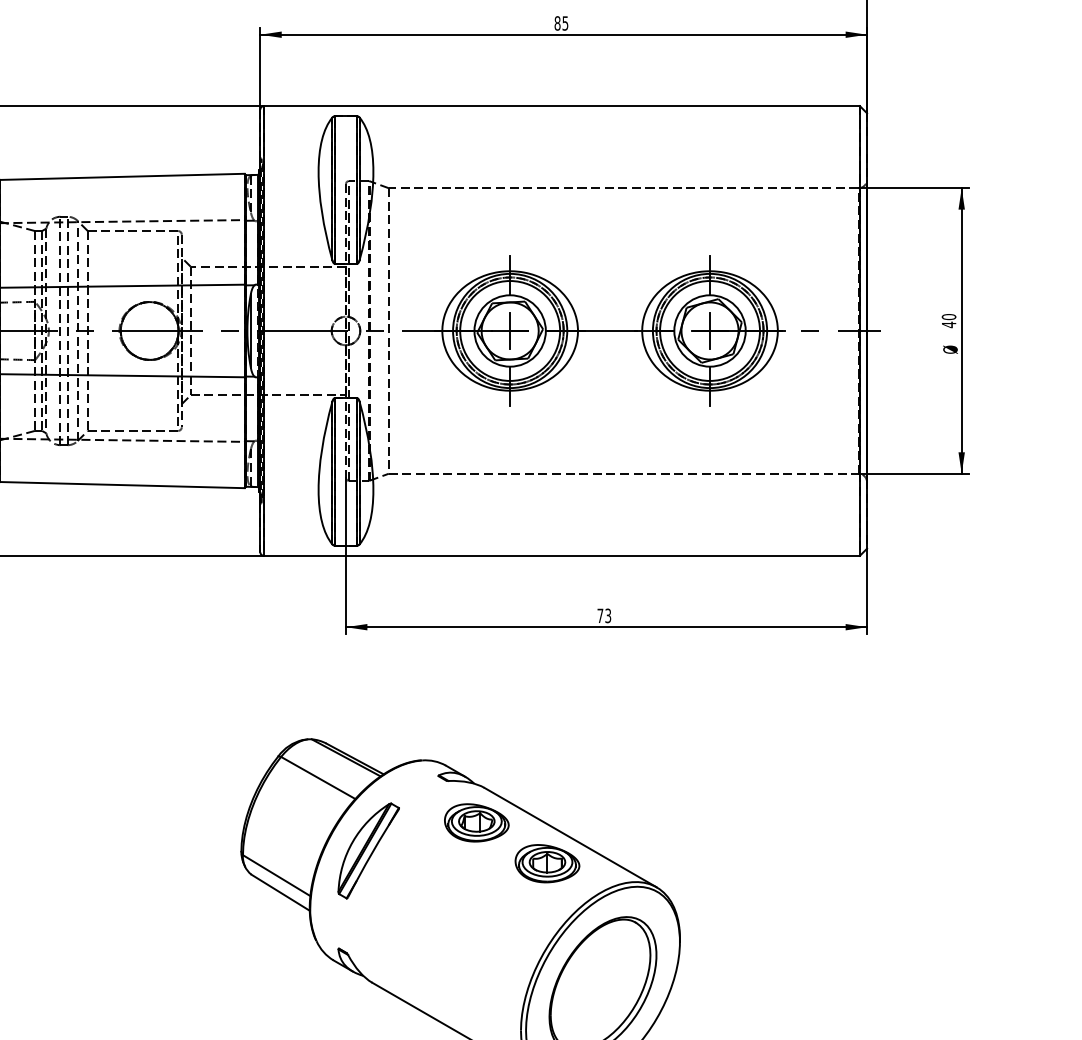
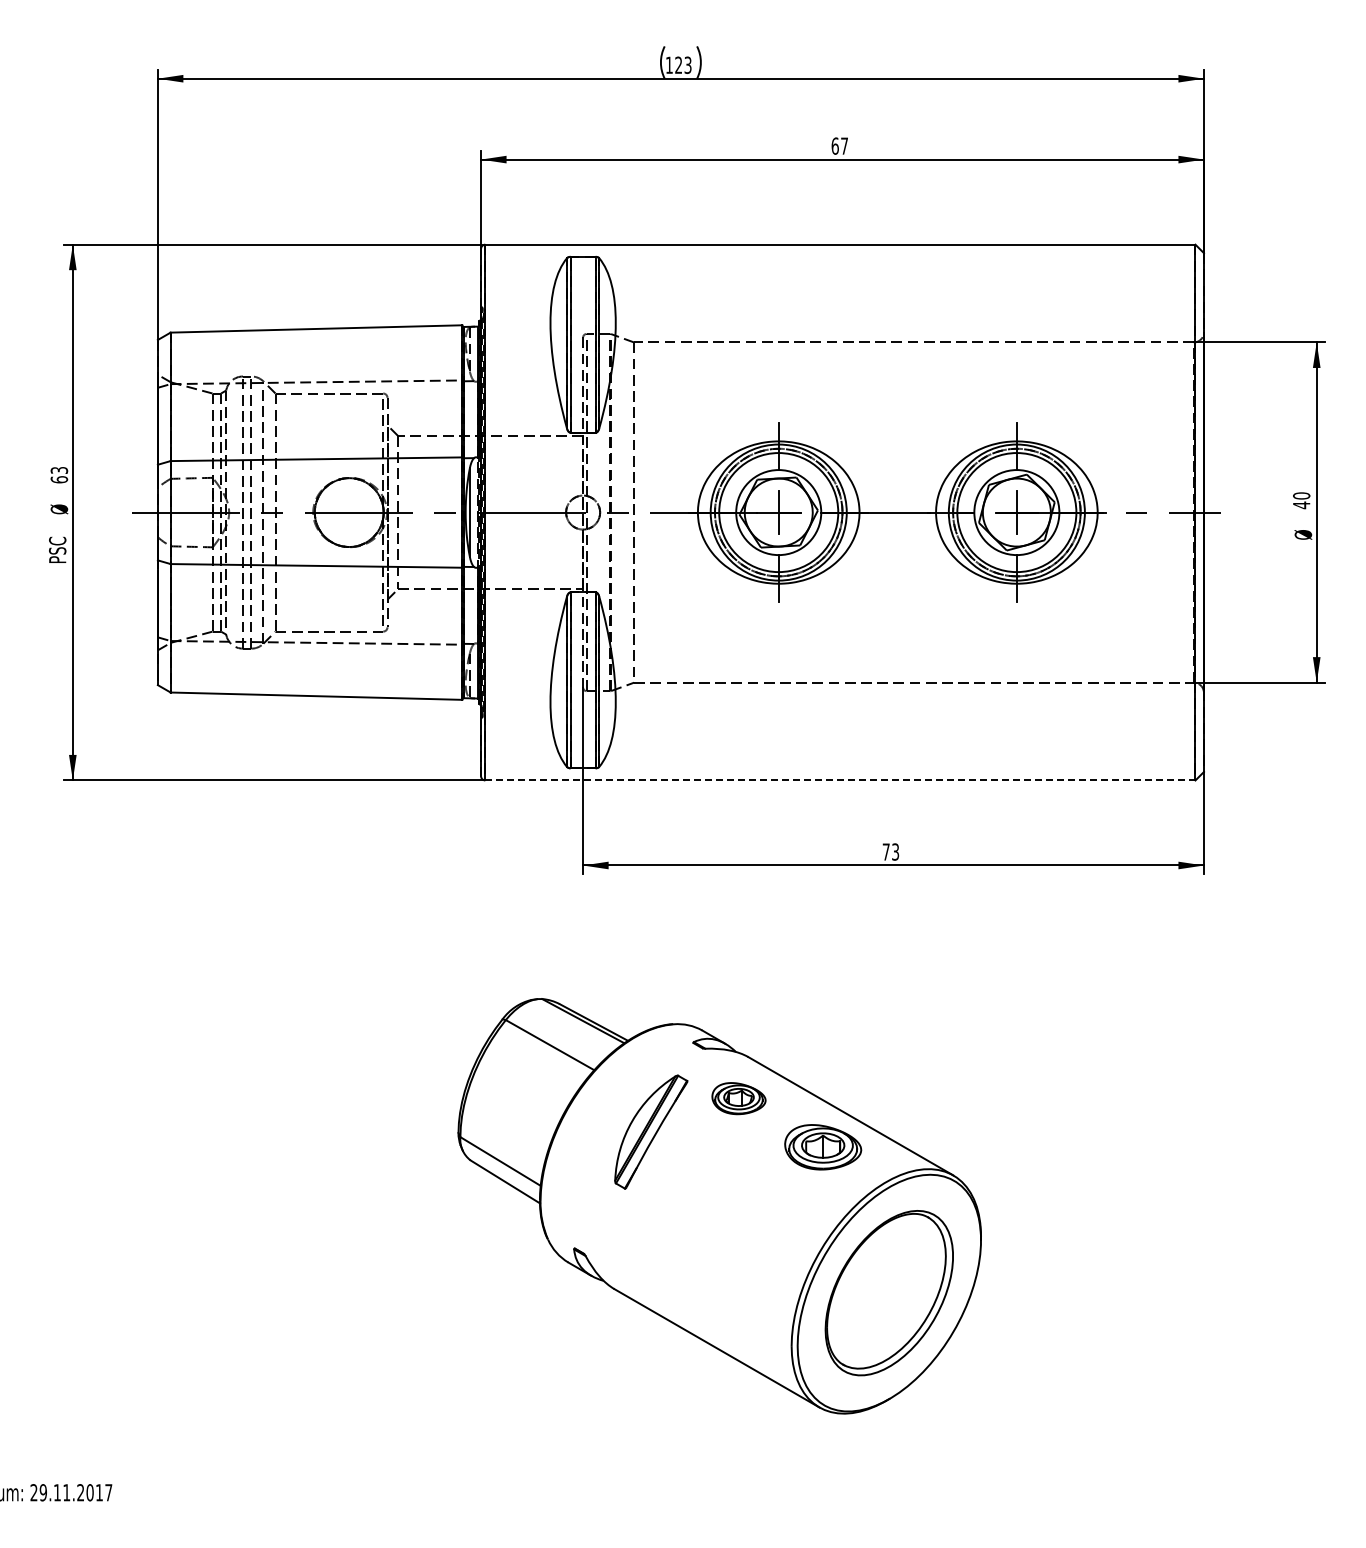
text: (561, 22) -> (839, 145), 85 -> 67
line: (562, 555) -> (840, 780), solid -> dashed
part: (476, 822) -> (738, 1098), size x0.7
part: (368, 850) -> (651, 1131), moved

